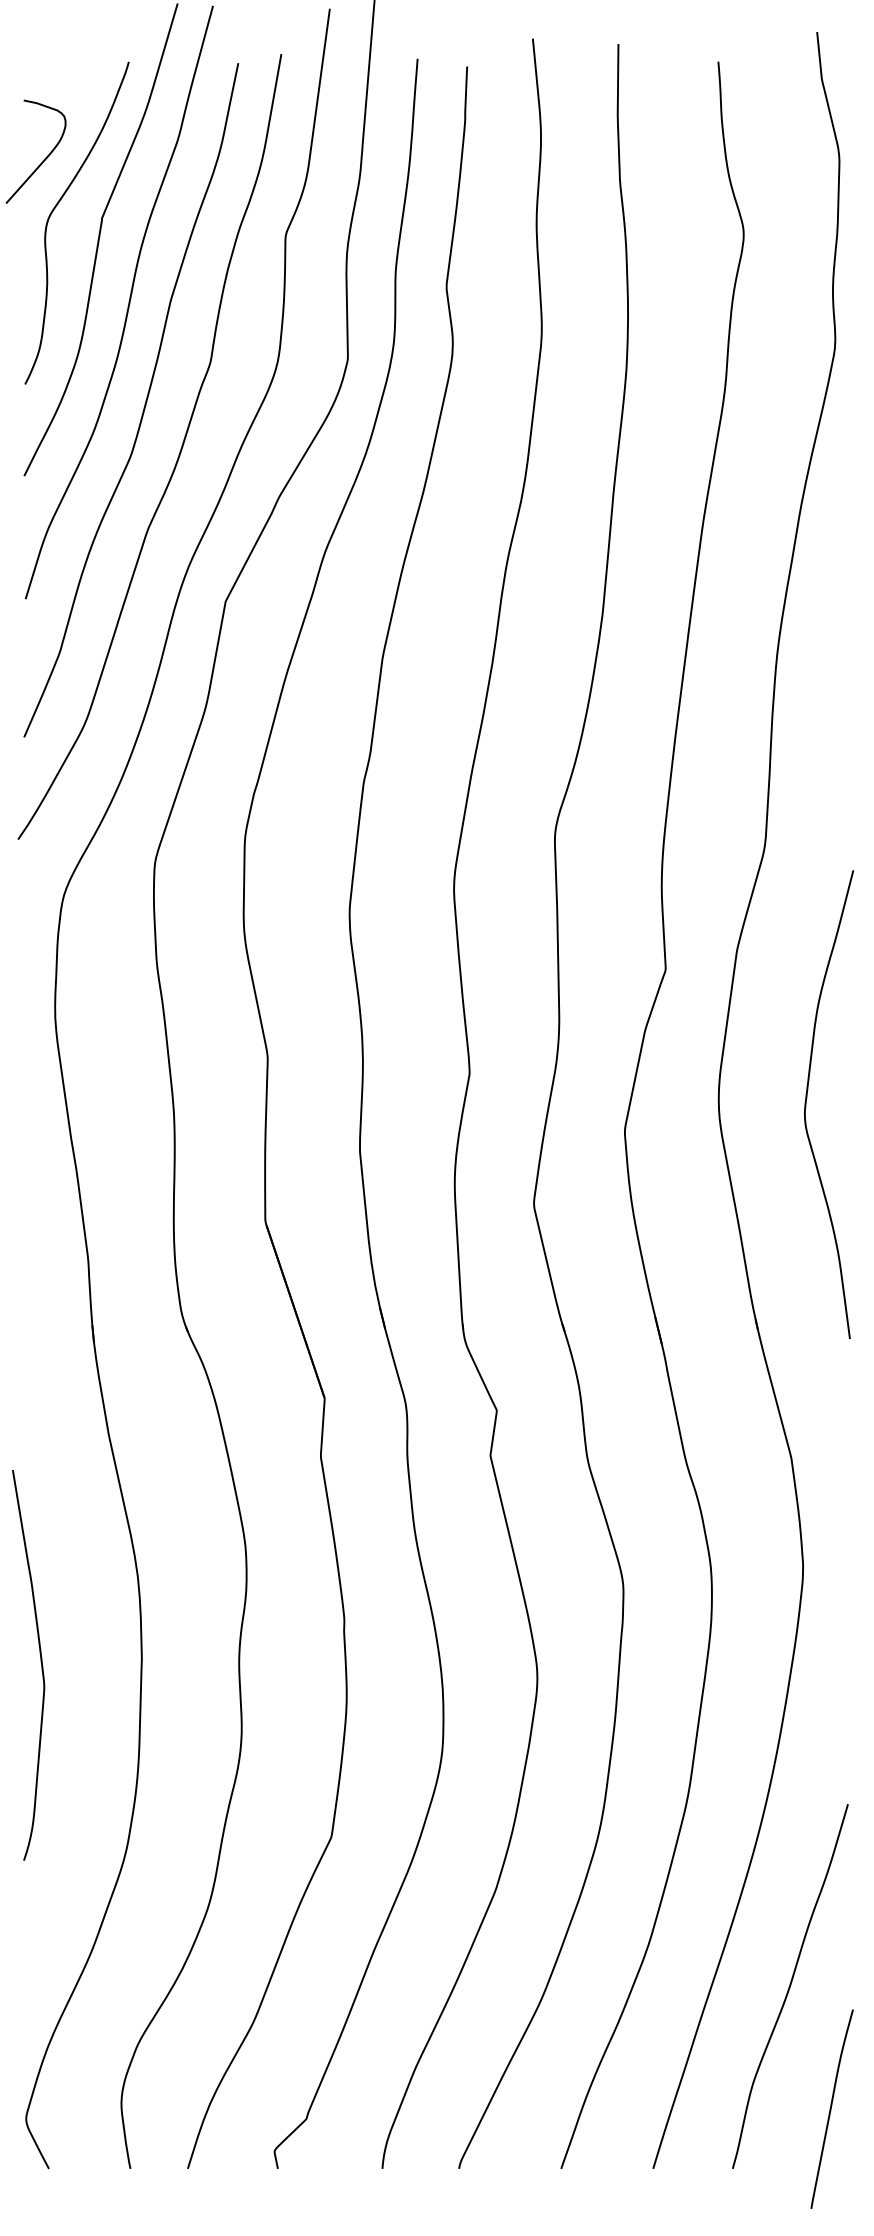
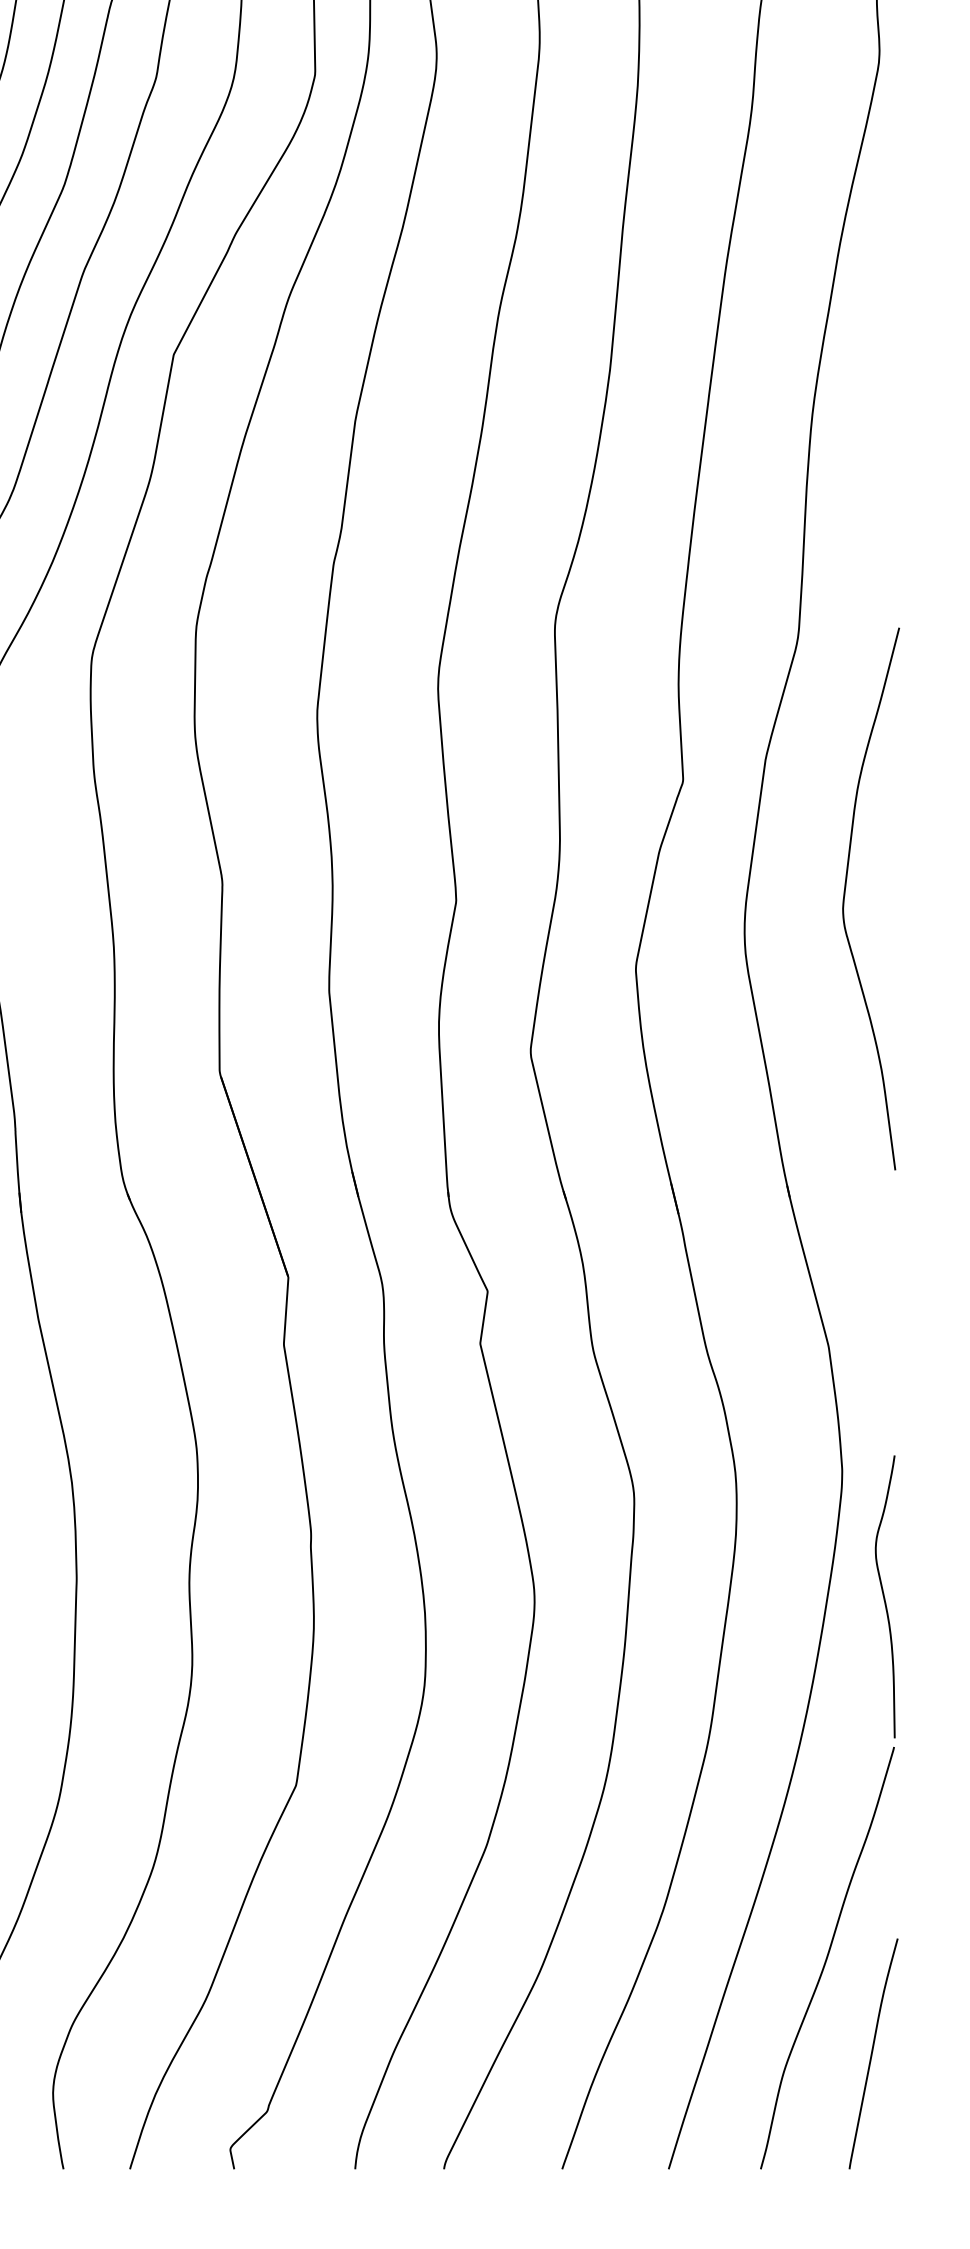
curve: (807, 1098) -> (846, 891), moved
curve: (840, 1674) -> (885, 1596), added
curve: (831, 2108) -> (872, 2053), moved

